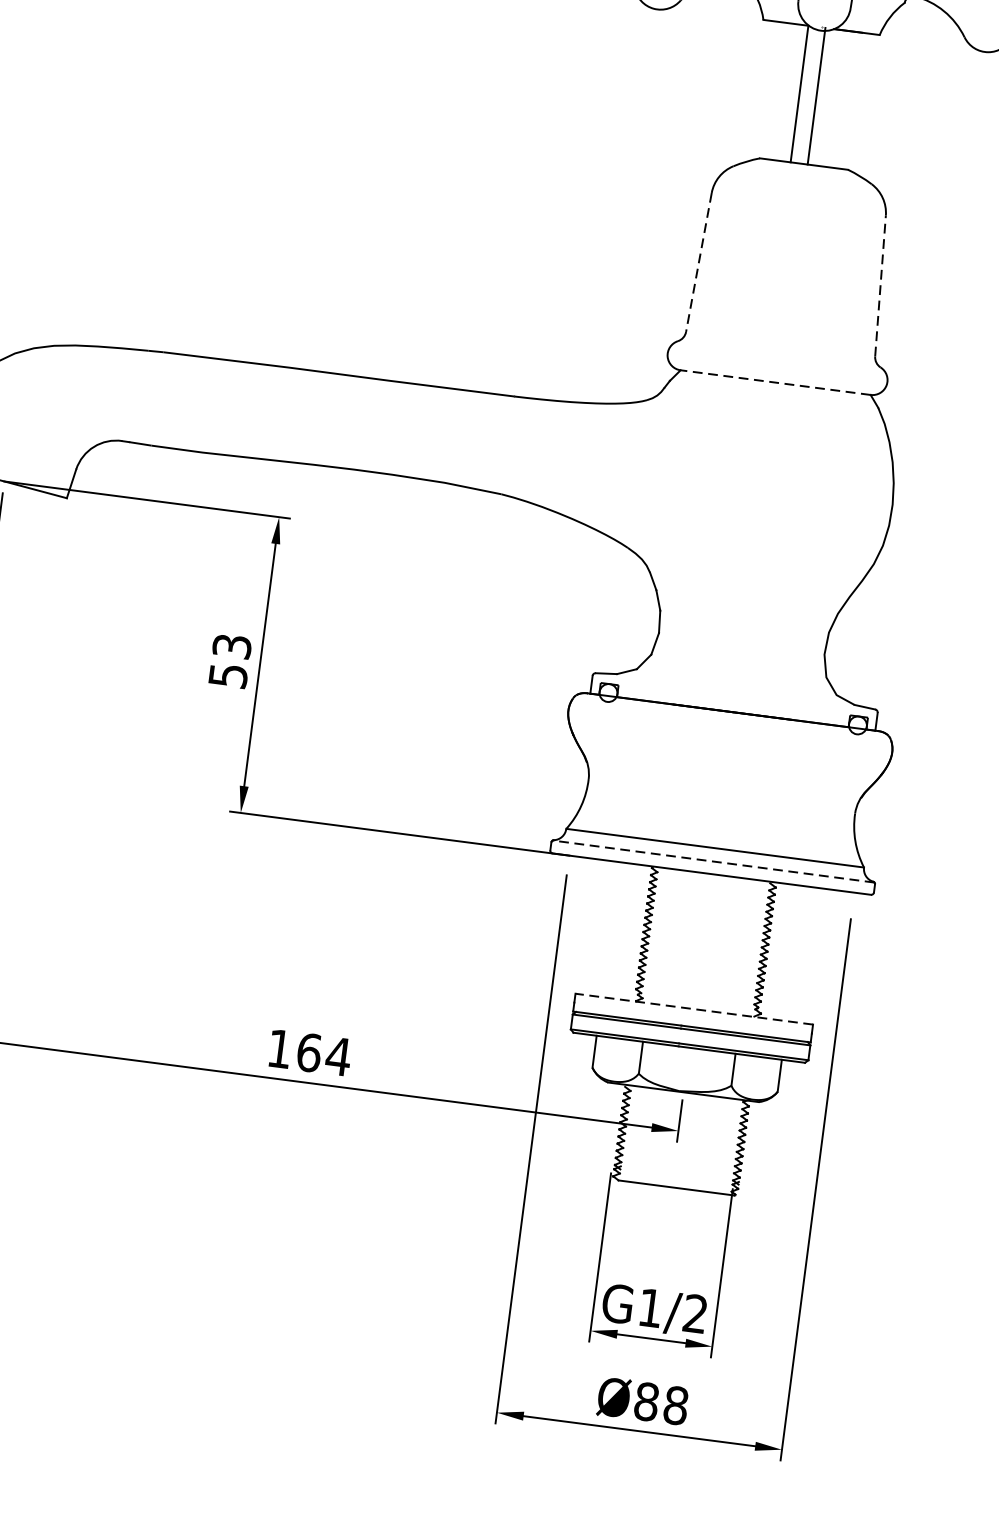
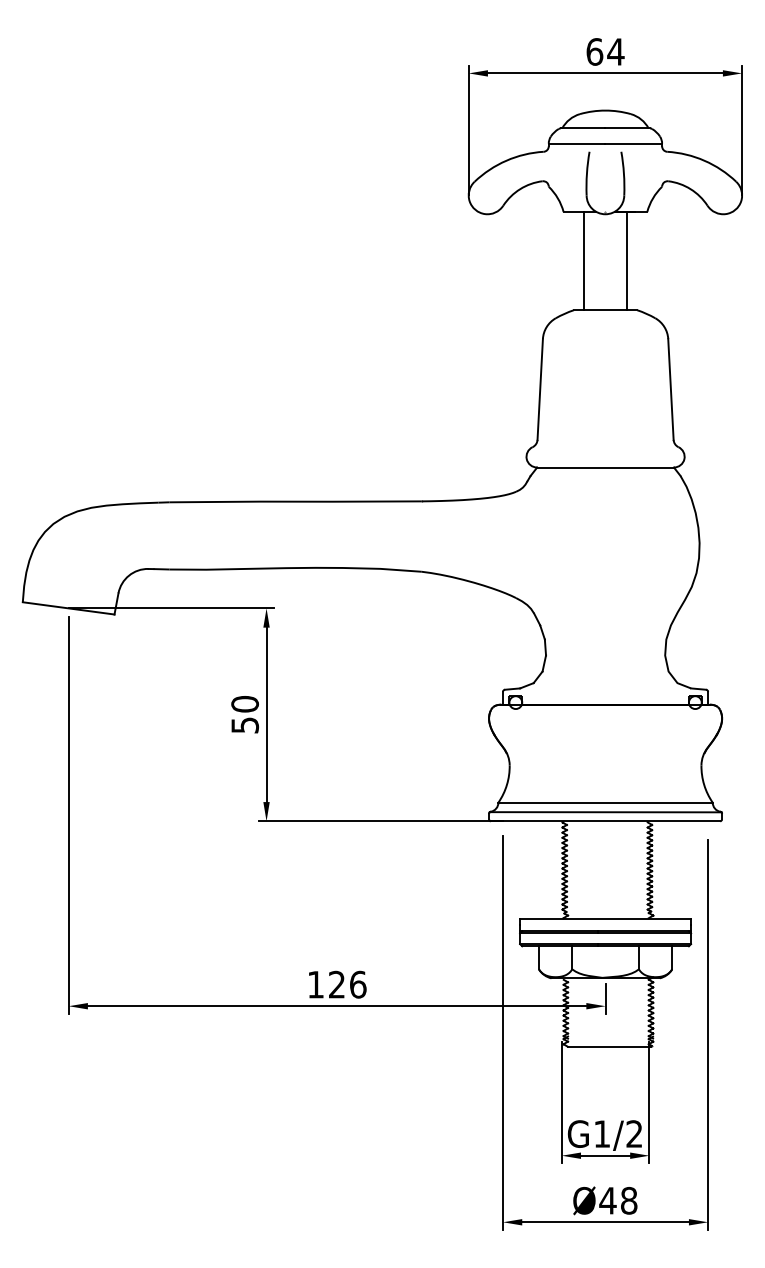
line: (799, 93) -> (626, 260), moved
line: (817, 95) -> (584, 260), moved
line: (699, 263) -> (540, 390), dashed -> solid
line: (879, 285) -> (670, 389), dashed -> solid
line: (775, 382) -> (605, 467), dashed -> solid
text: (231, 646) -> (244, 704), 53 -> 50
line: (713, 861) -> (605, 812), dashed -> solid
line: (694, 1009) -> (605, 918), dashed -> solid
text: (323, 1054) -> (347, 984), 164 -> 126
text: (646, 1401) -> (607, 1200), Ø88 -> Ø48

